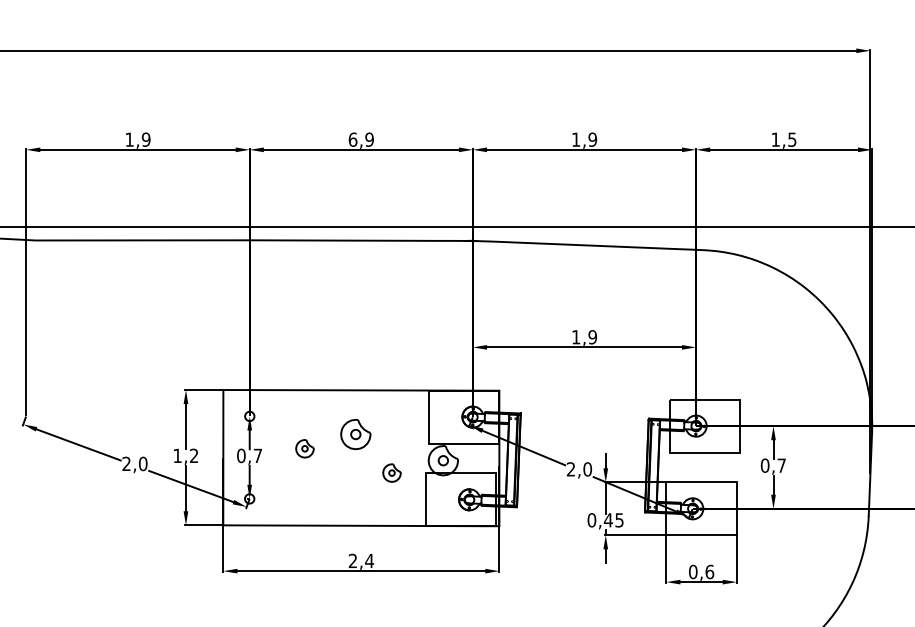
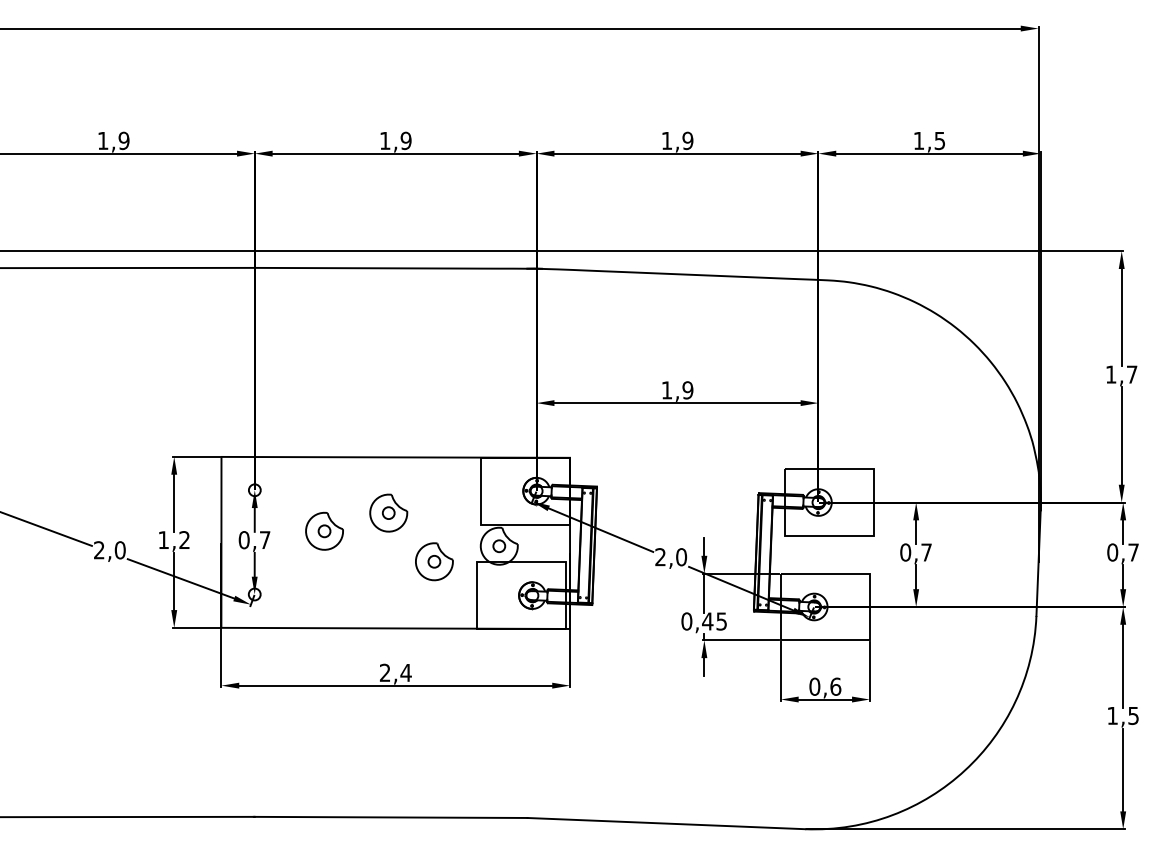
text: (352, 139) -> (384, 140), 6,9 -> 1,9
part: (304, 448) -> (324, 530), size x1.67
part: (392, 472) -> (434, 561), size x1.67

